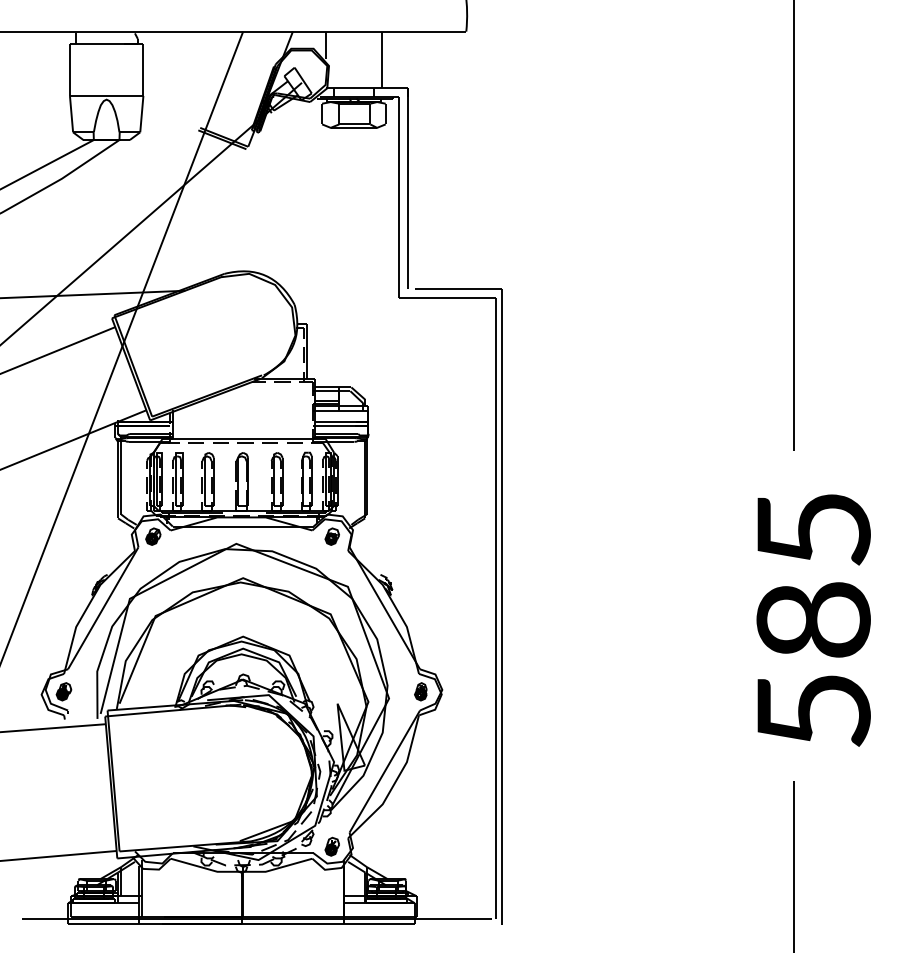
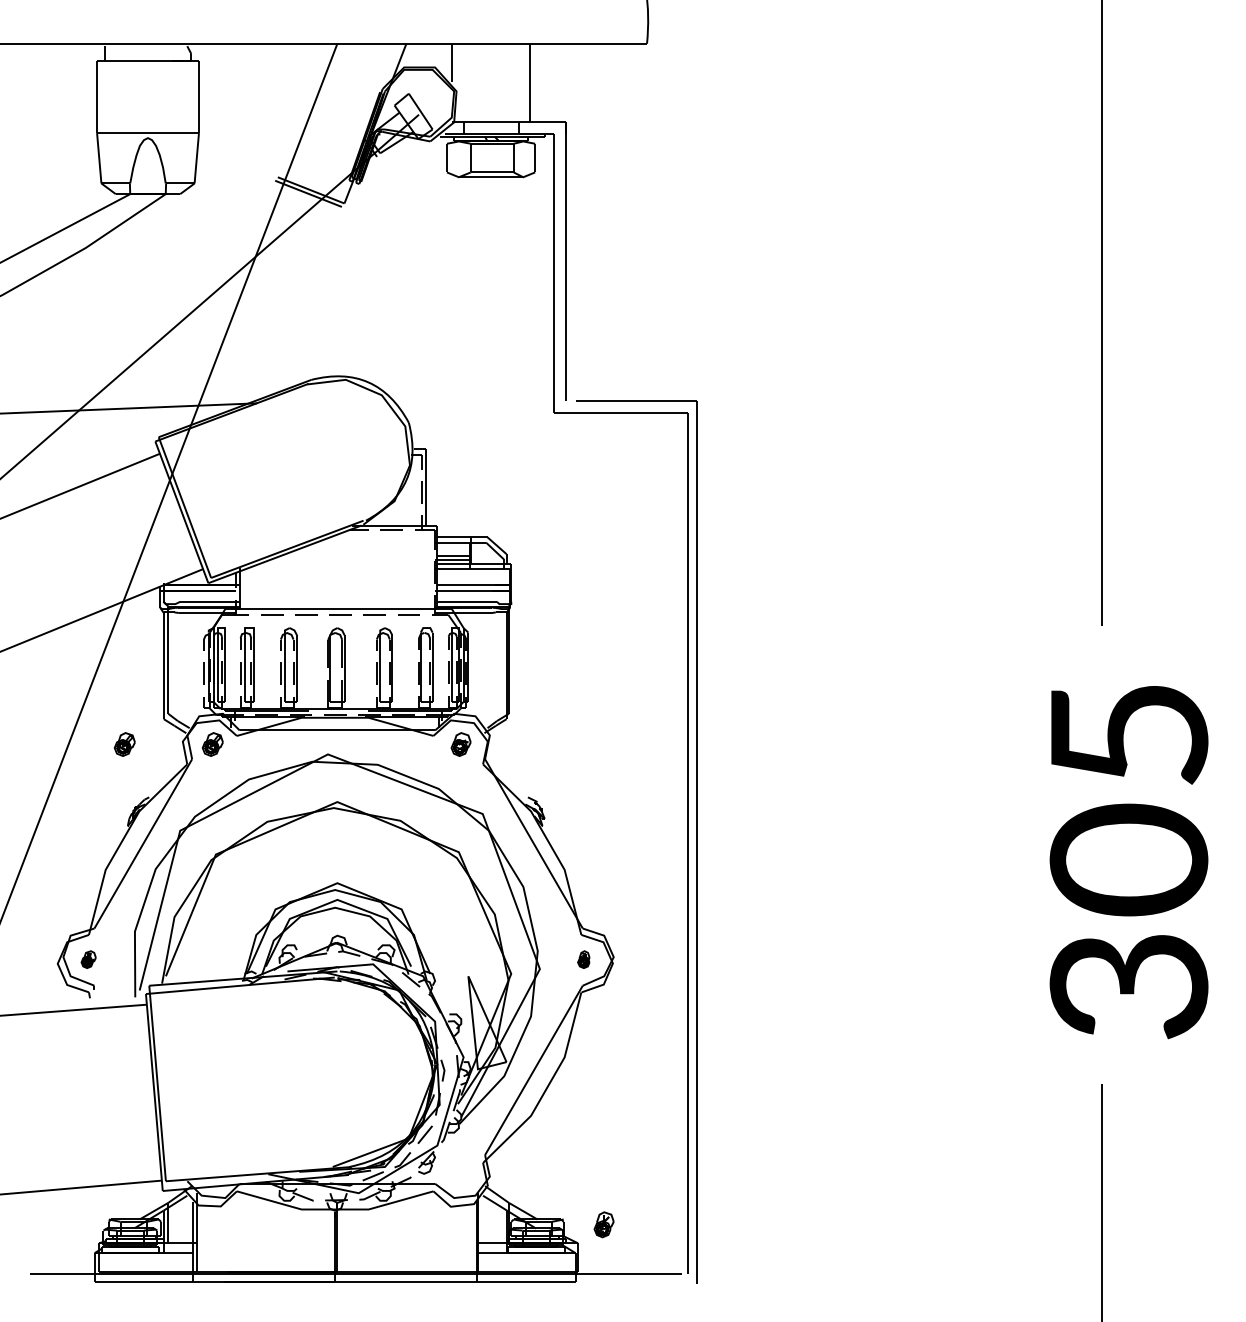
part: (89, 536) -> (124, 744), added
text: (813, 664) -> (1128, 921), 585 -> 305
part: (63, 691) -> (88, 959), size x0.7
part: (420, 691) -> (583, 959), size x0.7
part: (331, 846) -> (603, 1224), moved

